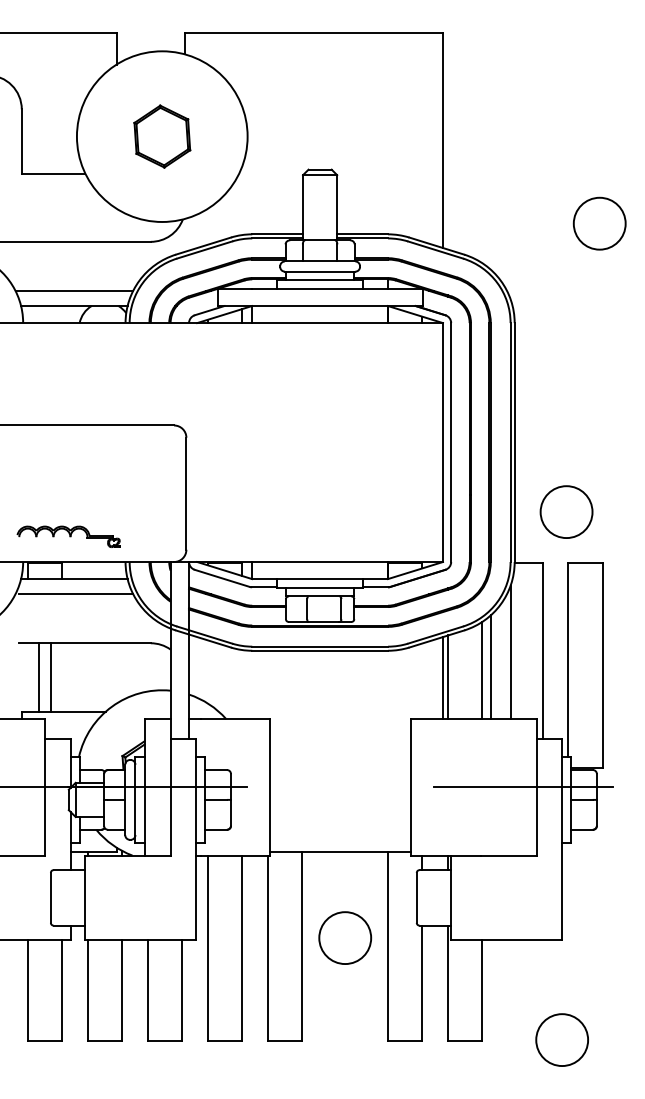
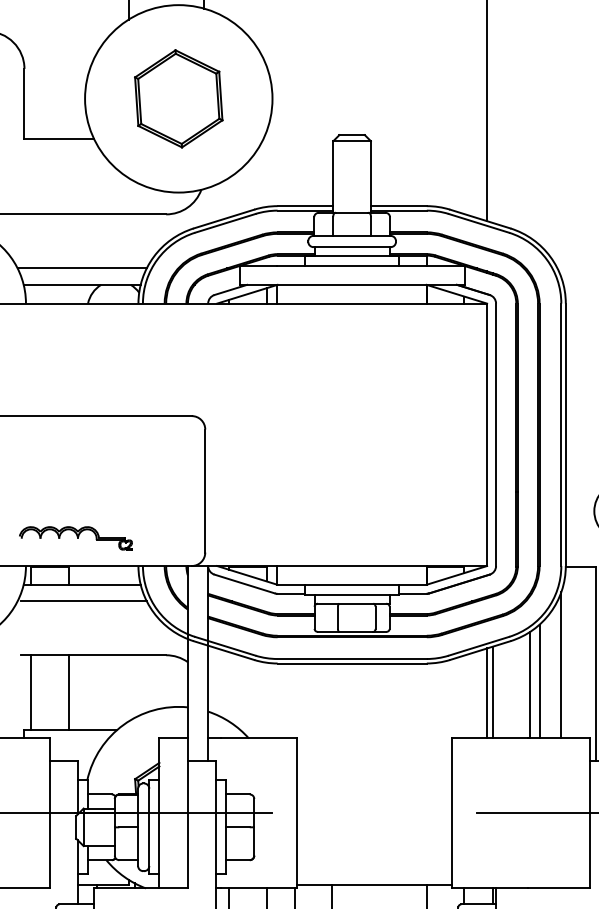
part: (162, 136) -> (179, 98), size x1.43
line: (38, 677) -> (68, 692), moved
line: (50, 677) -> (30, 692), moved

